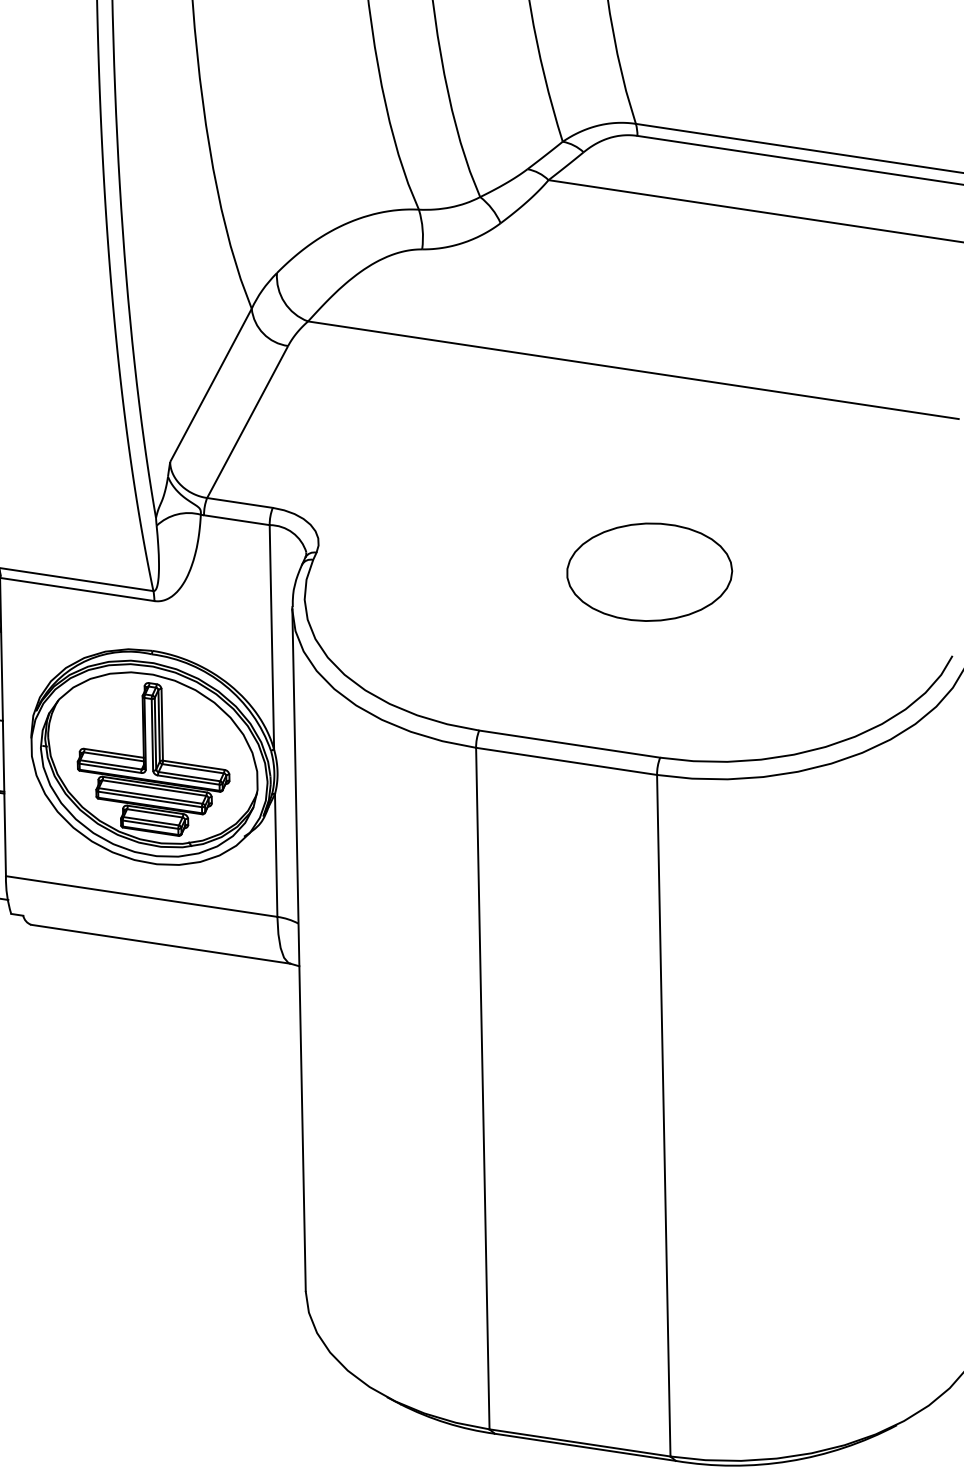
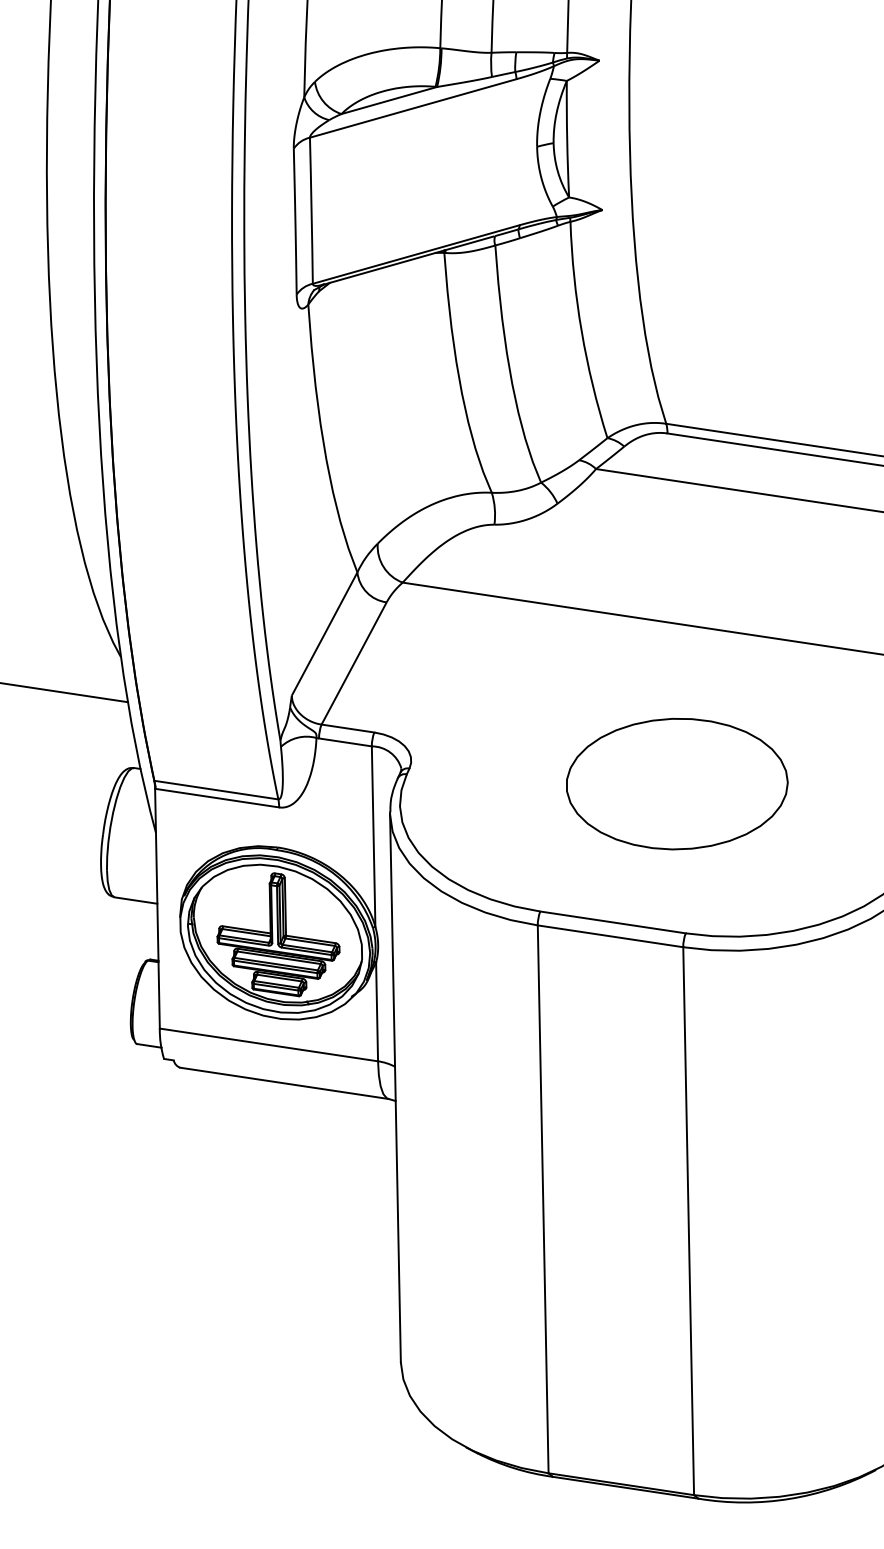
part: (649, 572) -> (677, 784), size x1.67

